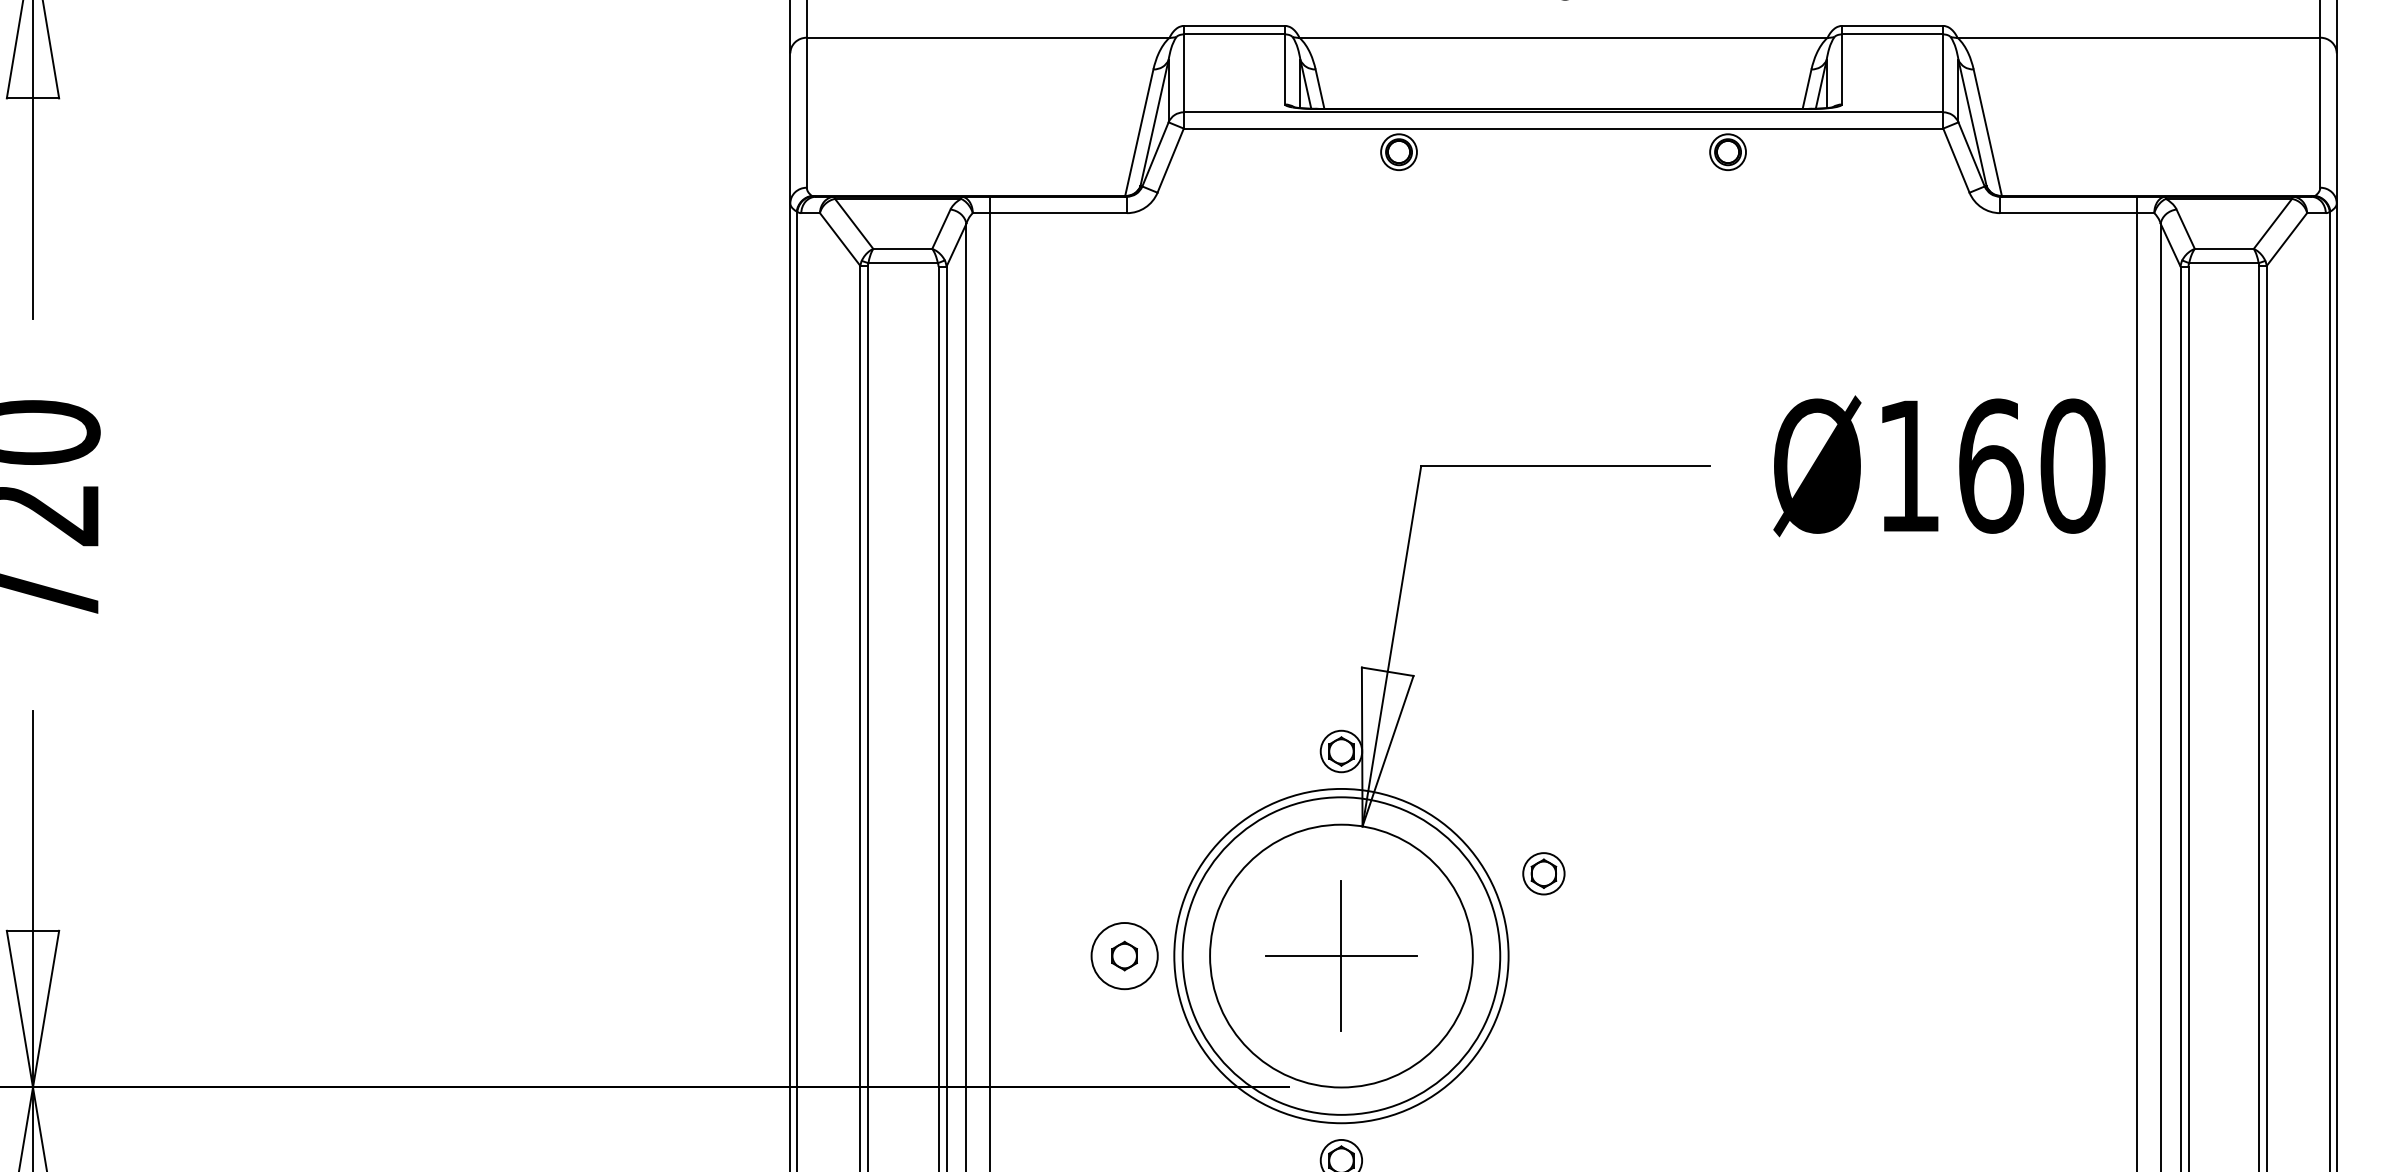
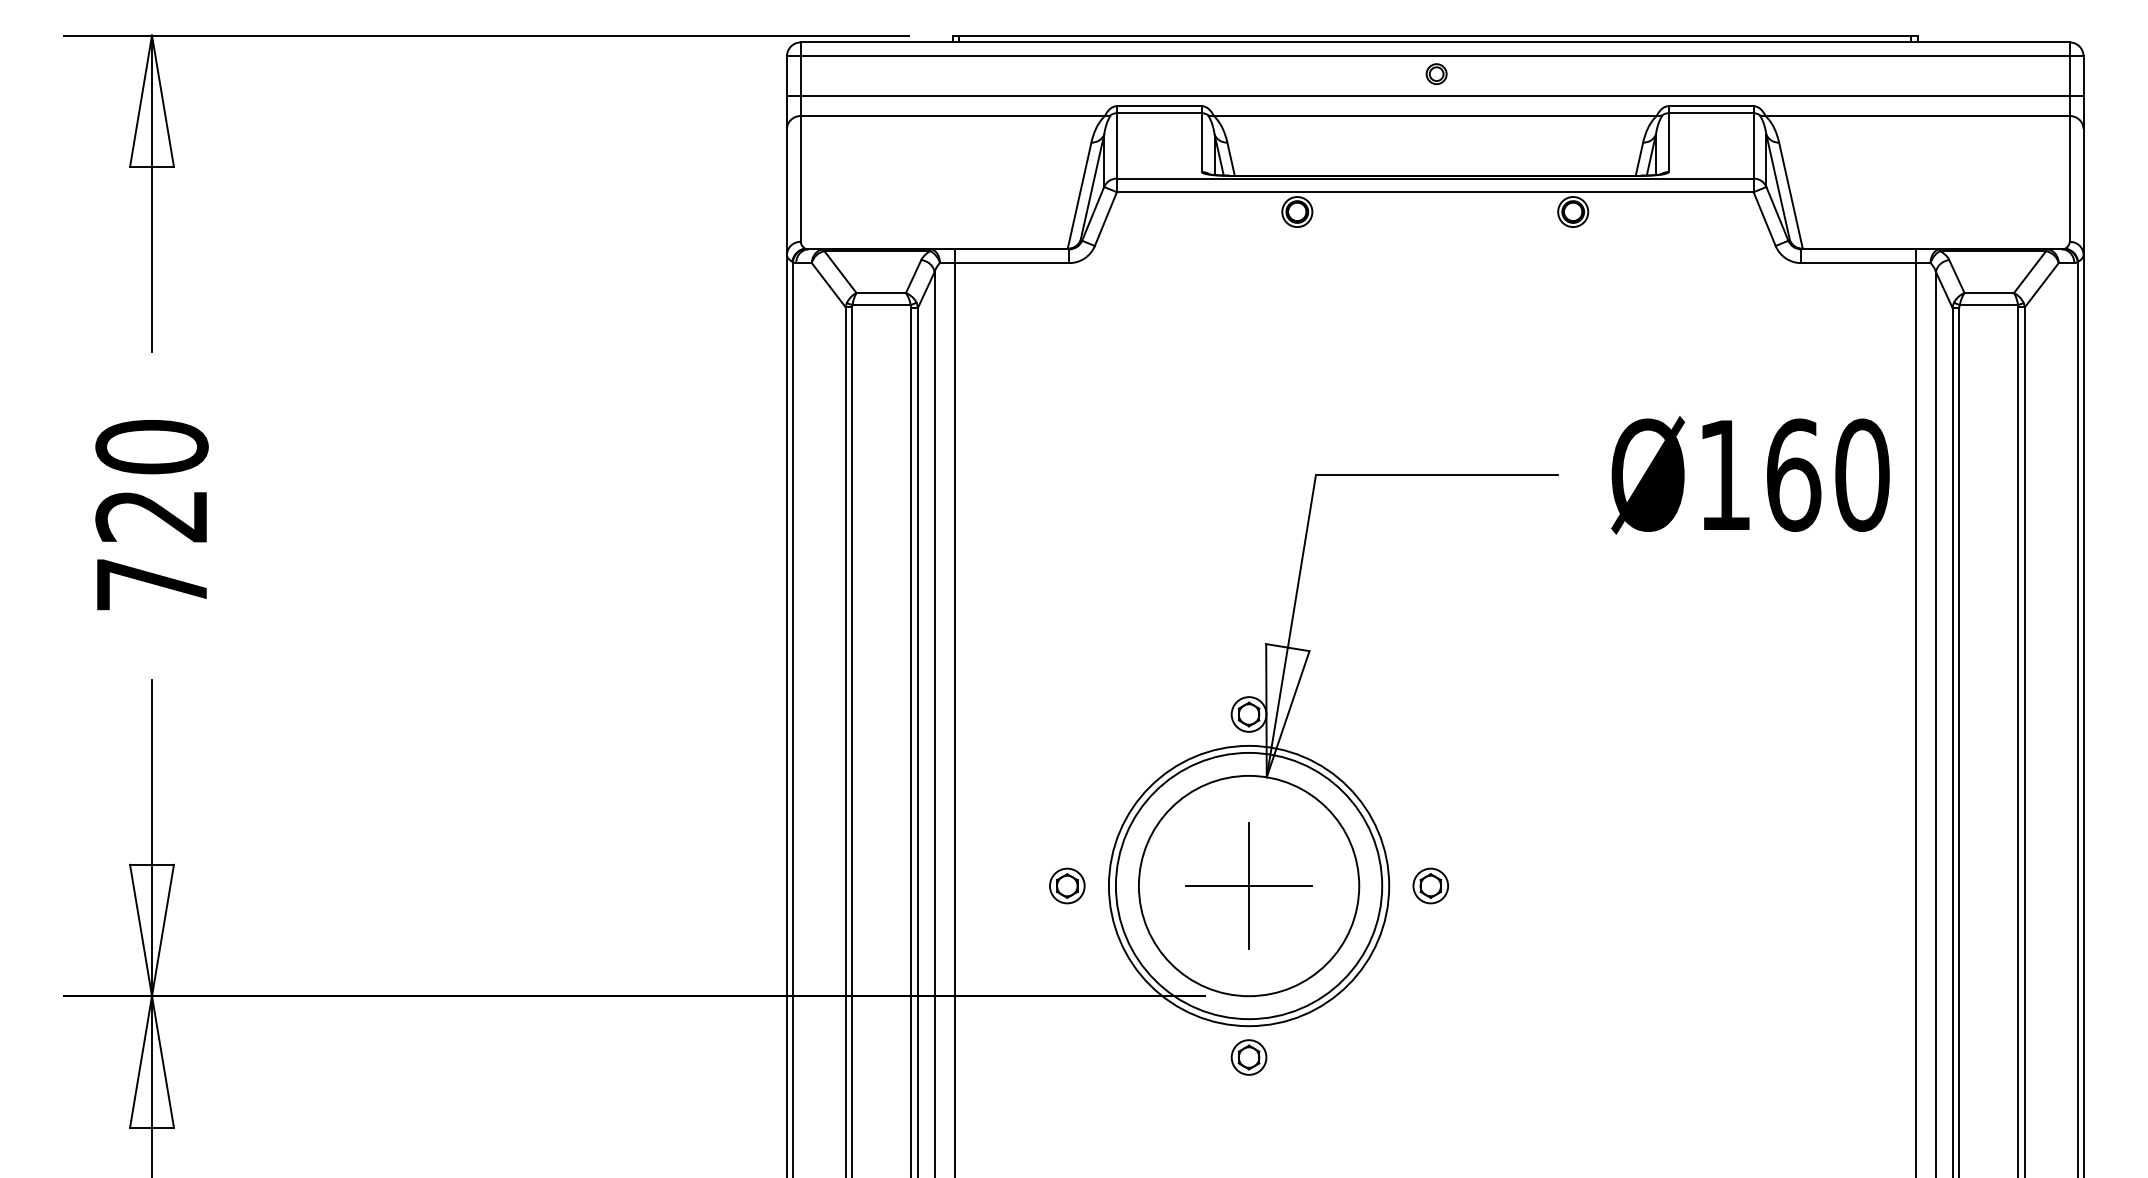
line: (1563, 14) -> (1435, 96), added
part: (1543, 873) -> (1430, 885), moved
circle: (1123, 955) -> (1066, 885), size x0.62

